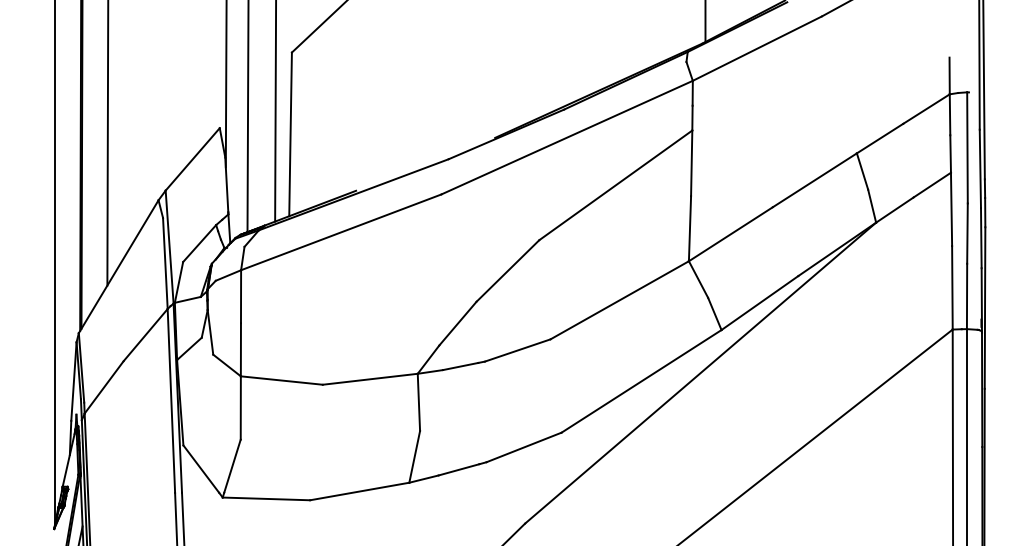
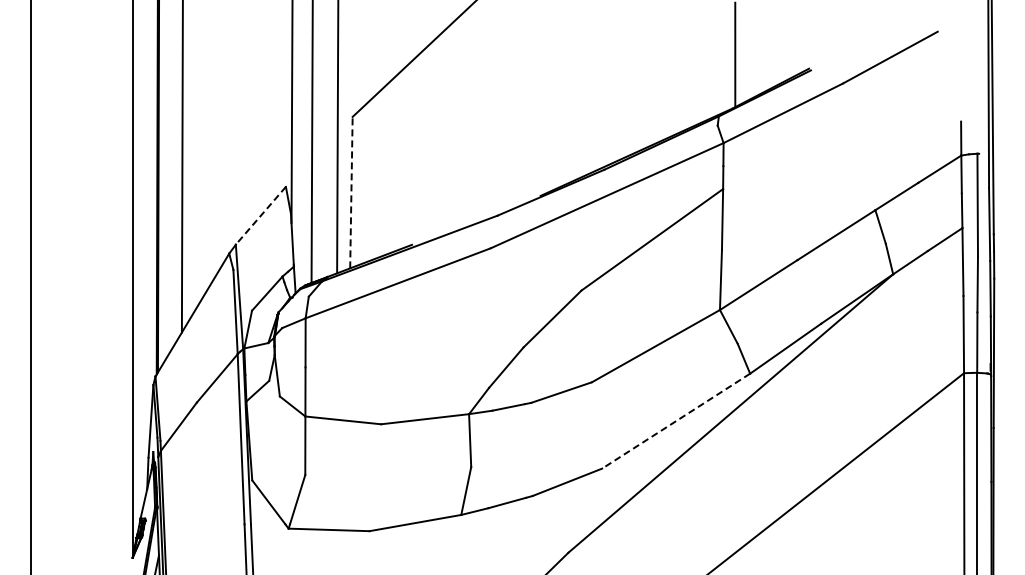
line: (290, 134) -> (351, 192), solid -> dashed
line: (192, 160) -> (260, 216), solid -> dashed
line: (641, 381) -> (676, 421), solid -> dashed

